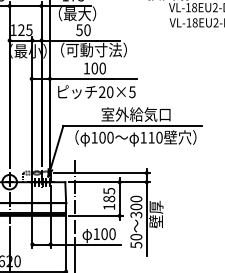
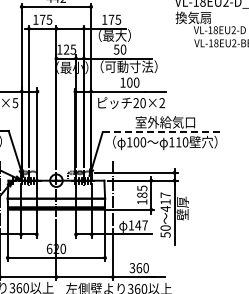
text: (132, 92) -> (162, 103), 20×5 -> 20×2
line: (132, 126) -> (162, 132), solid -> dashed
text: (136, 206) -> (165, 201), 300 -> 417
text: (108, 234) -> (141, 225), 100 -> 147

